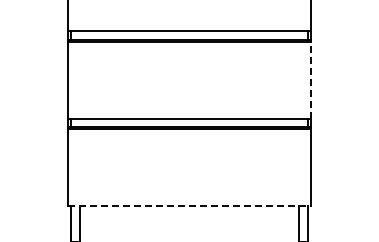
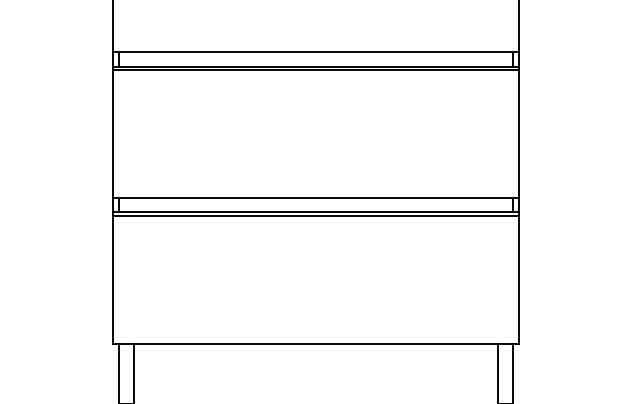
line: (311, 79) -> (519, 132), dashed -> solid
line: (189, 205) -> (316, 342), dashed -> solid

